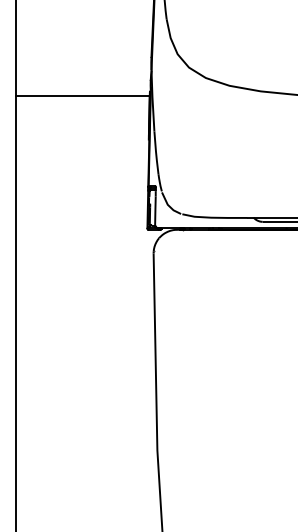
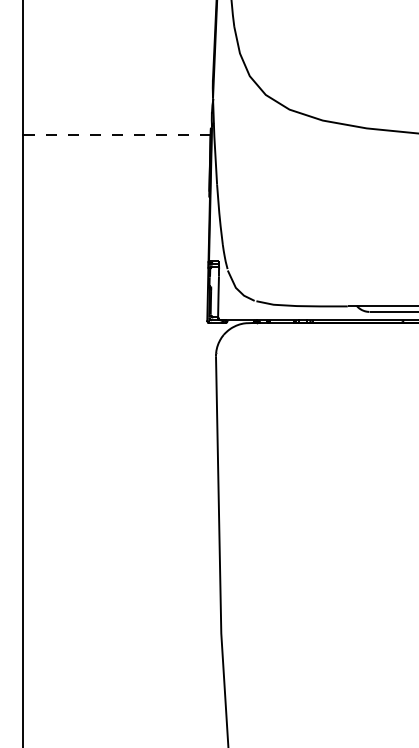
line: (82, 96) -> (115, 135), solid -> dashed

